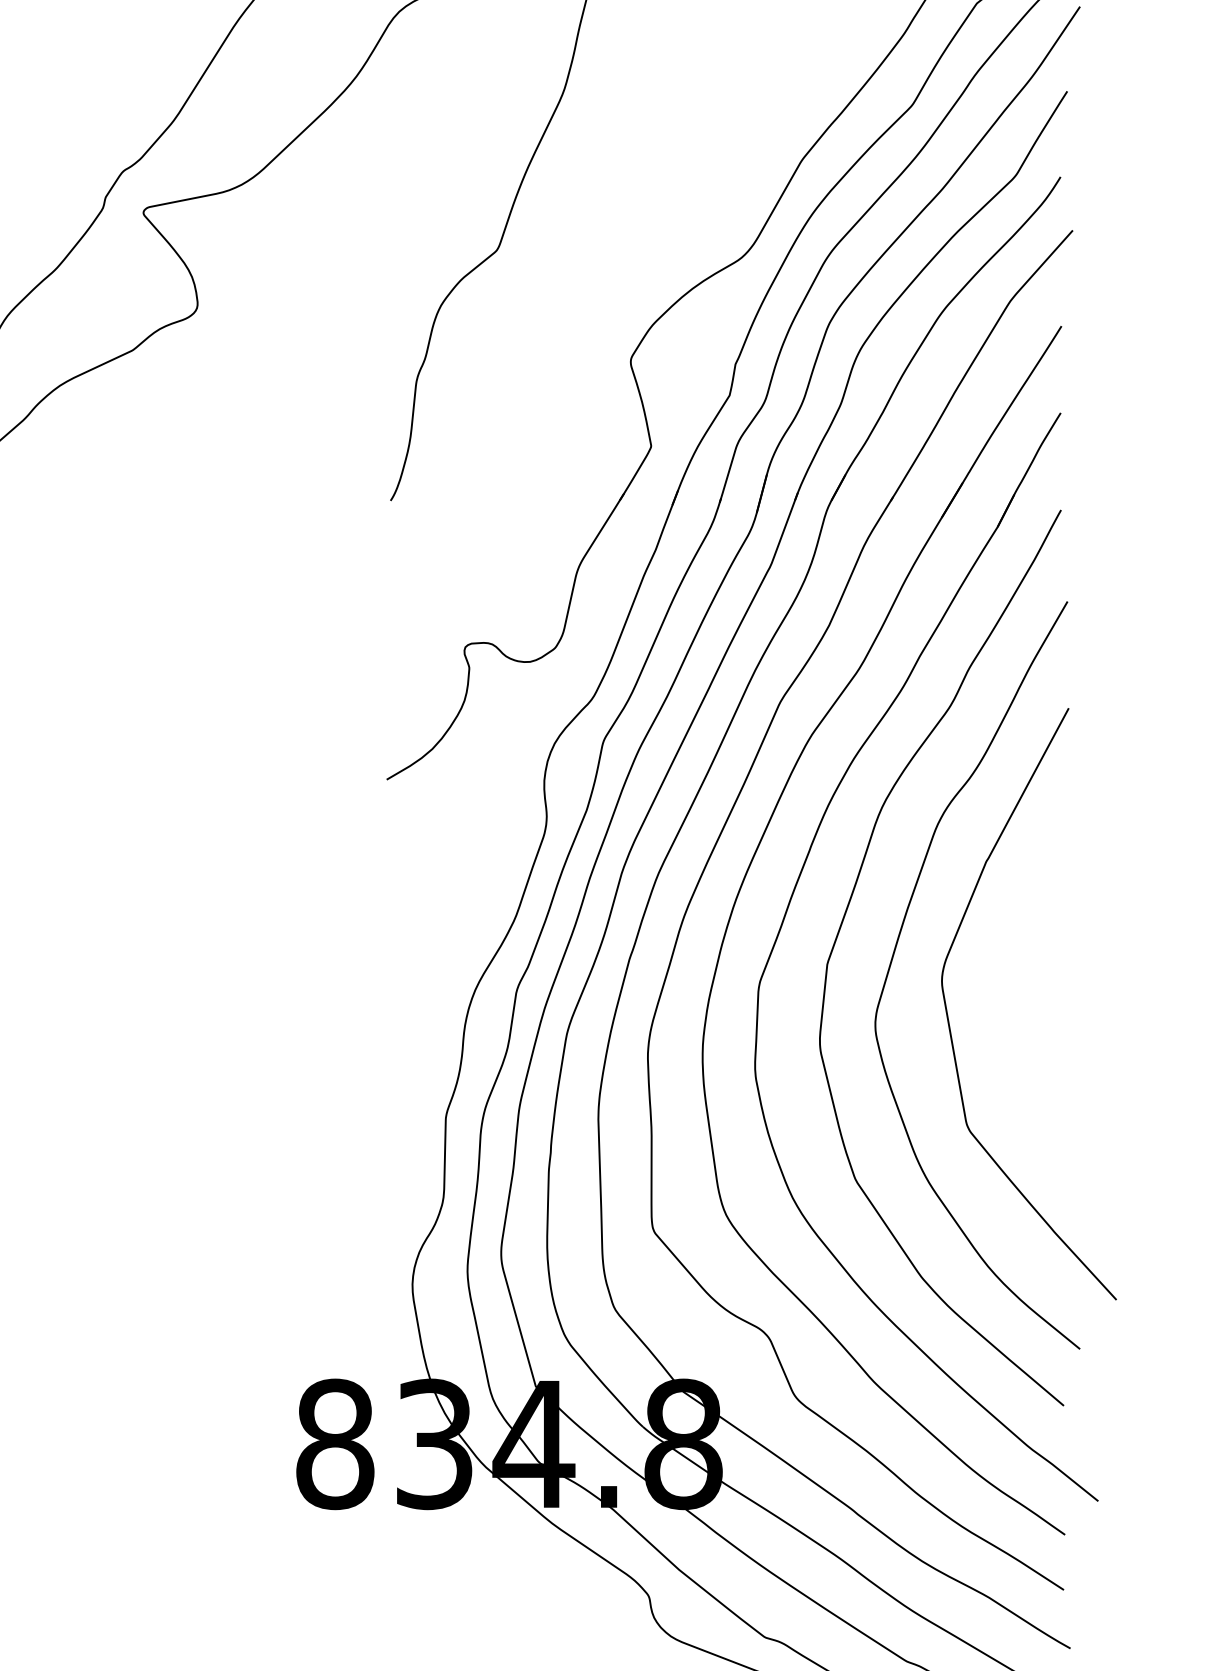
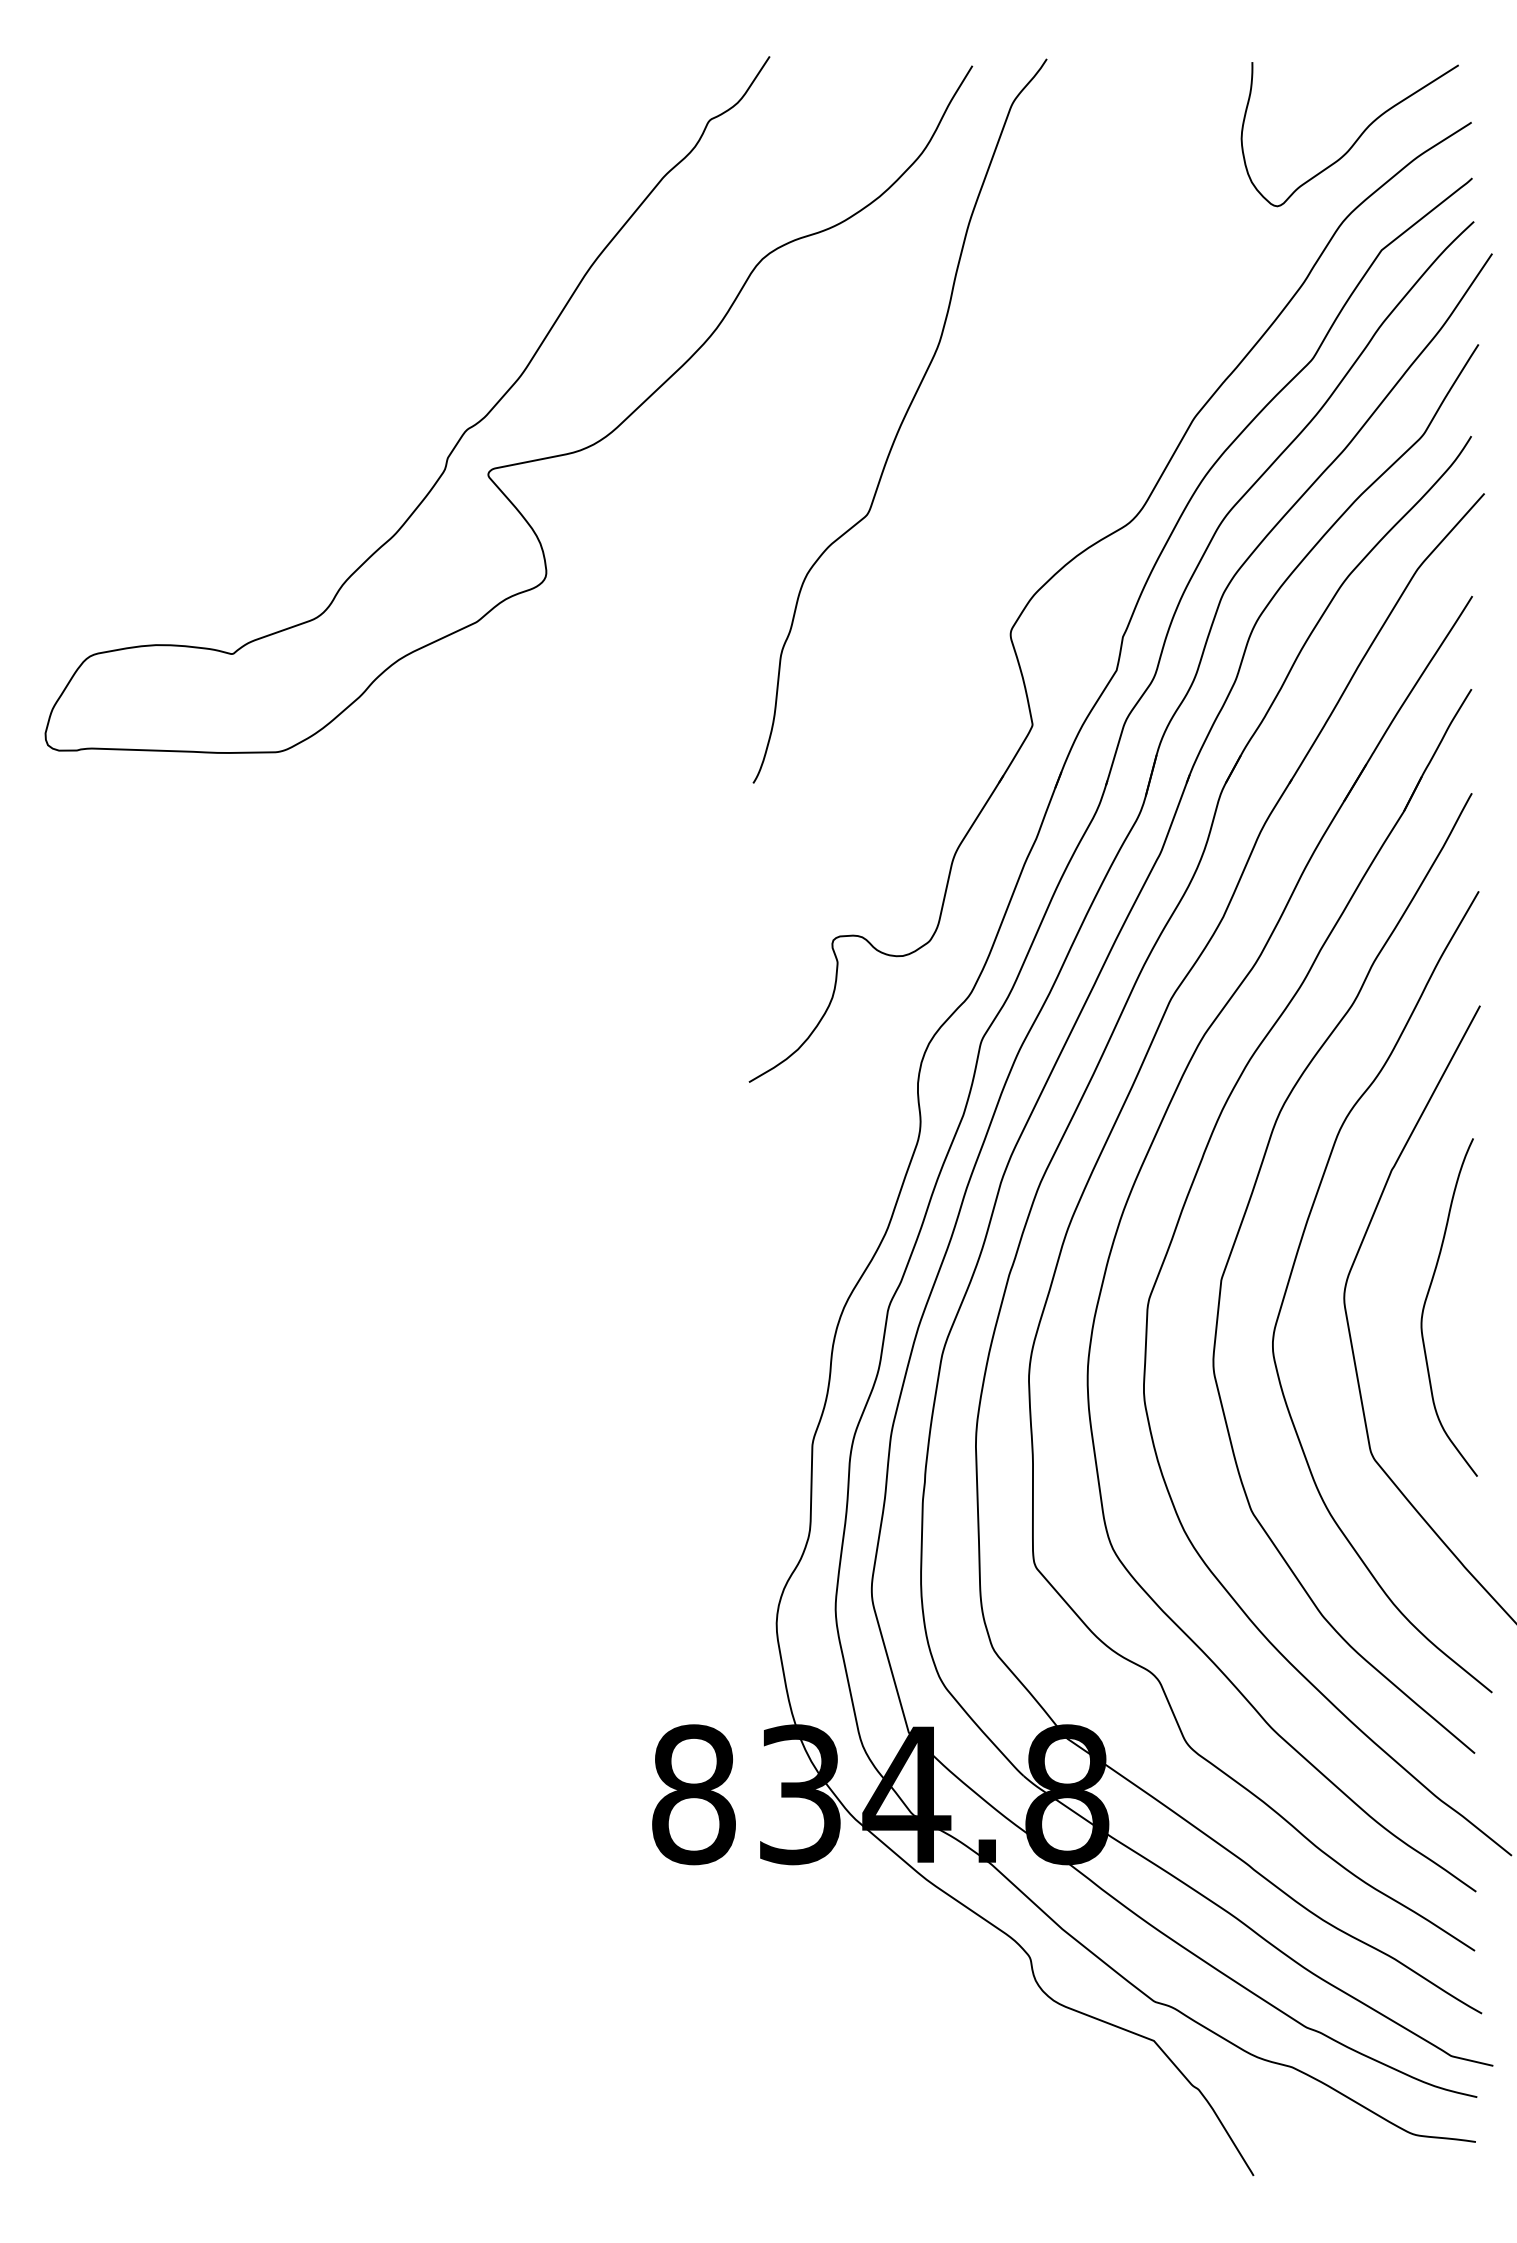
curve: (1018, 984) -> (1426, 1301), added

